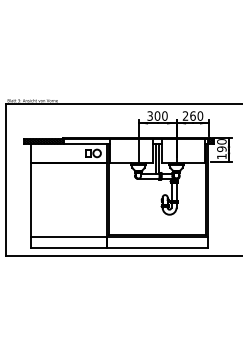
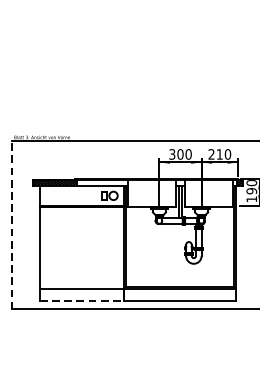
text: (192, 115) -> (219, 153), 260 -> 210
line: (5, 179) -> (11, 224), solid -> dashed
line: (68, 247) -> (81, 300), solid -> dashed

